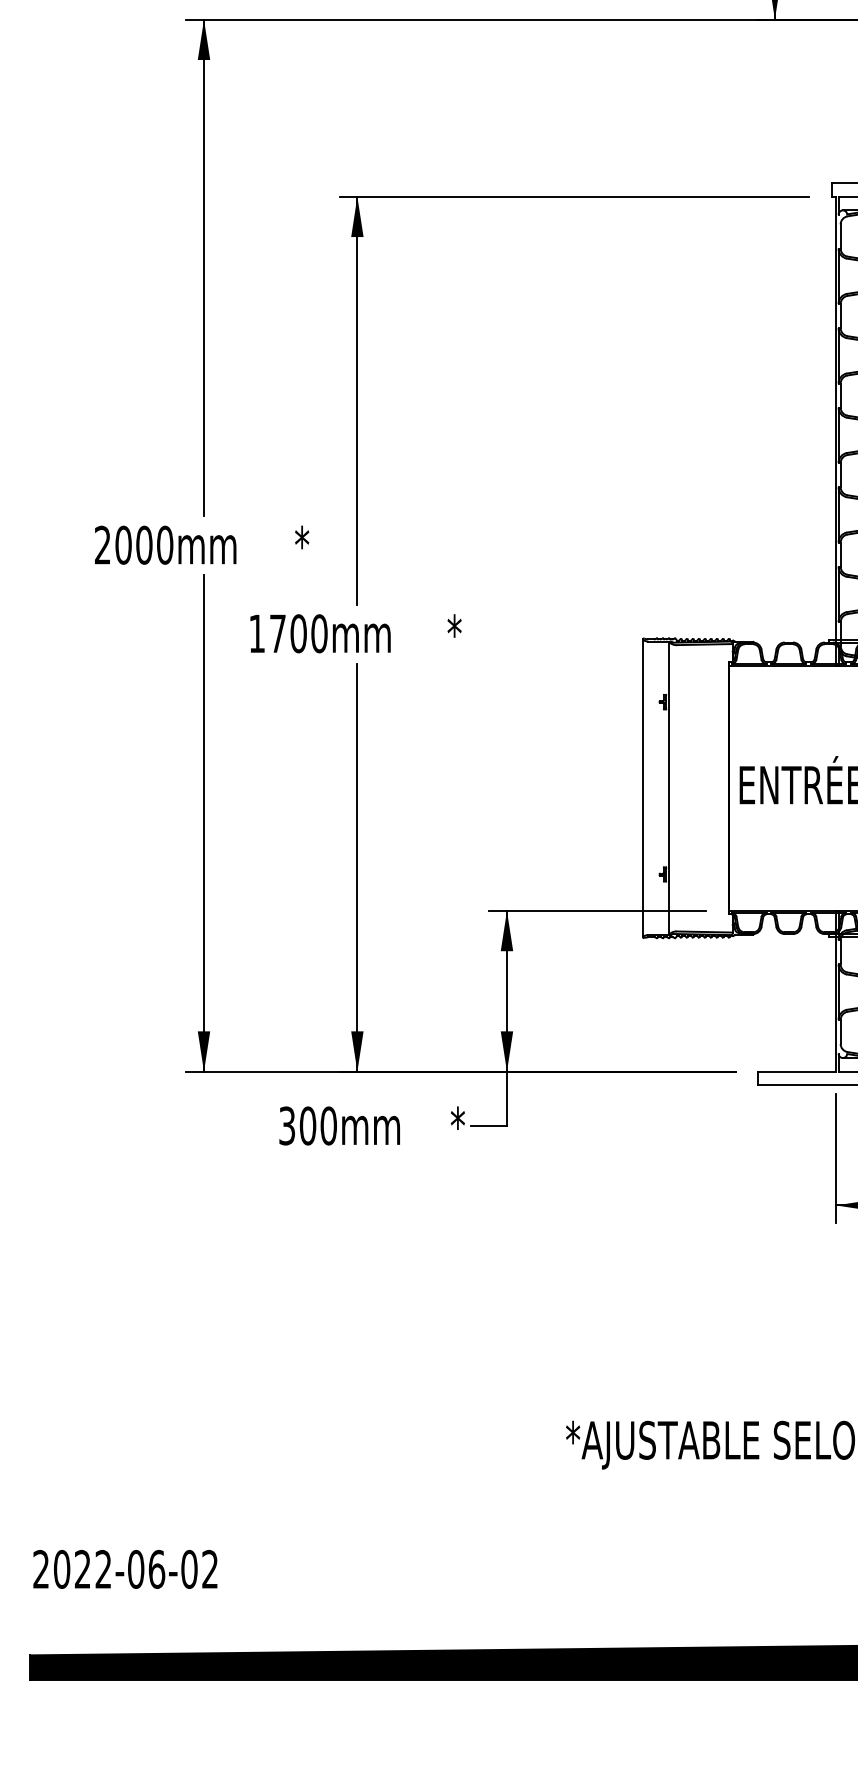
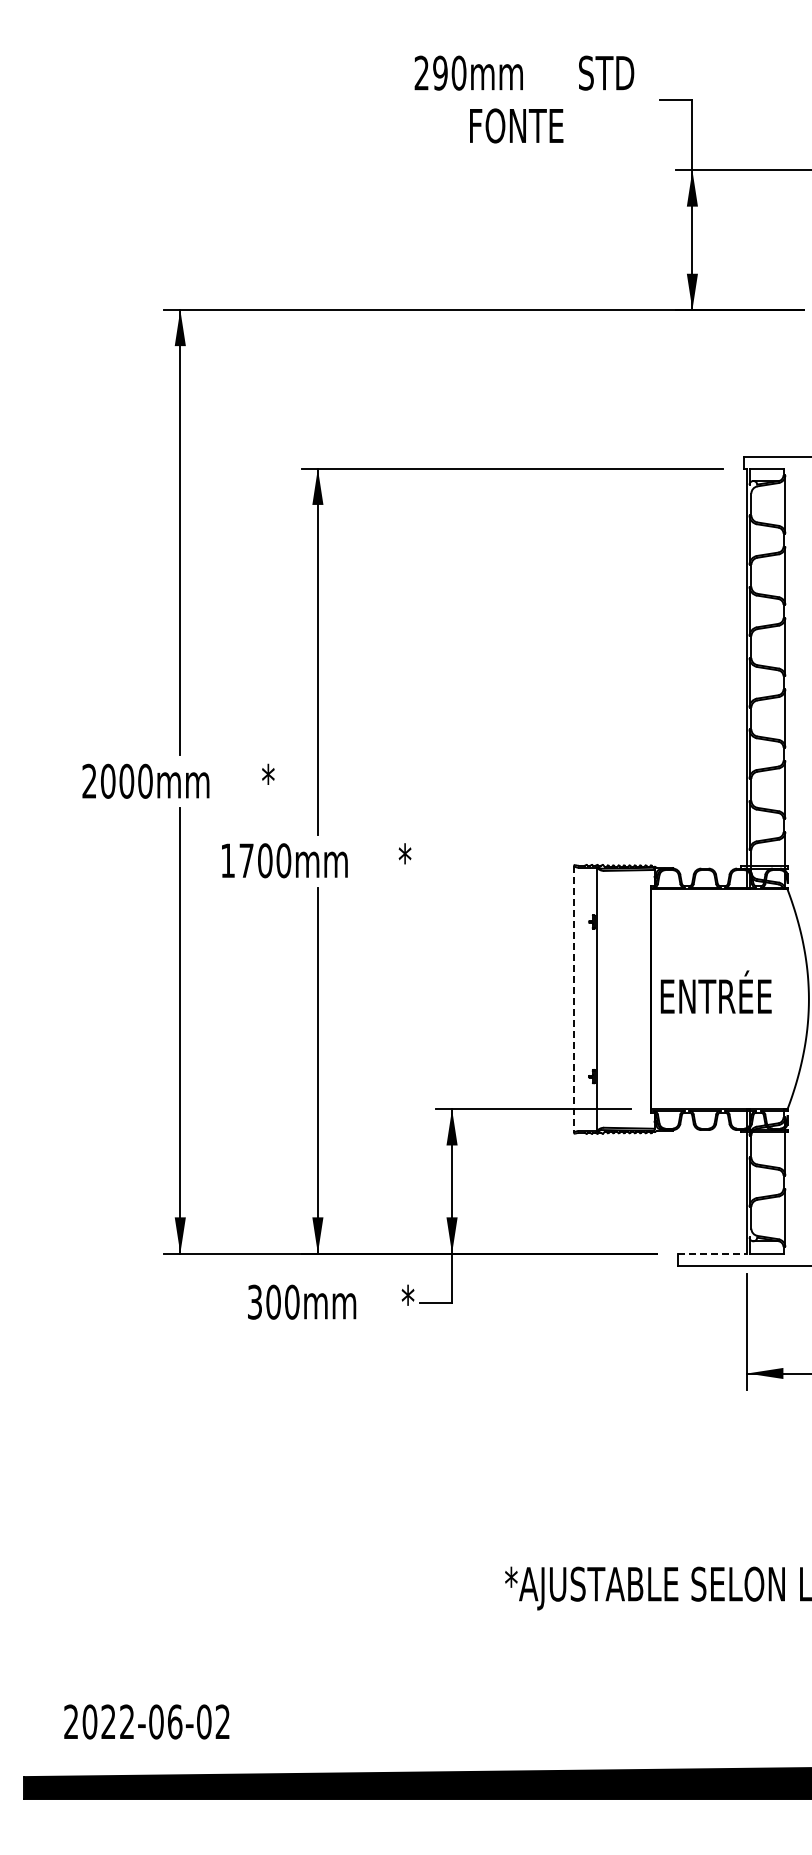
line: (643, 788) -> (574, 999), solid -> dashed
line: (797, 1071) -> (712, 1253), solid -> dashed
text: (125, 1568) -> (146, 1721), moved

